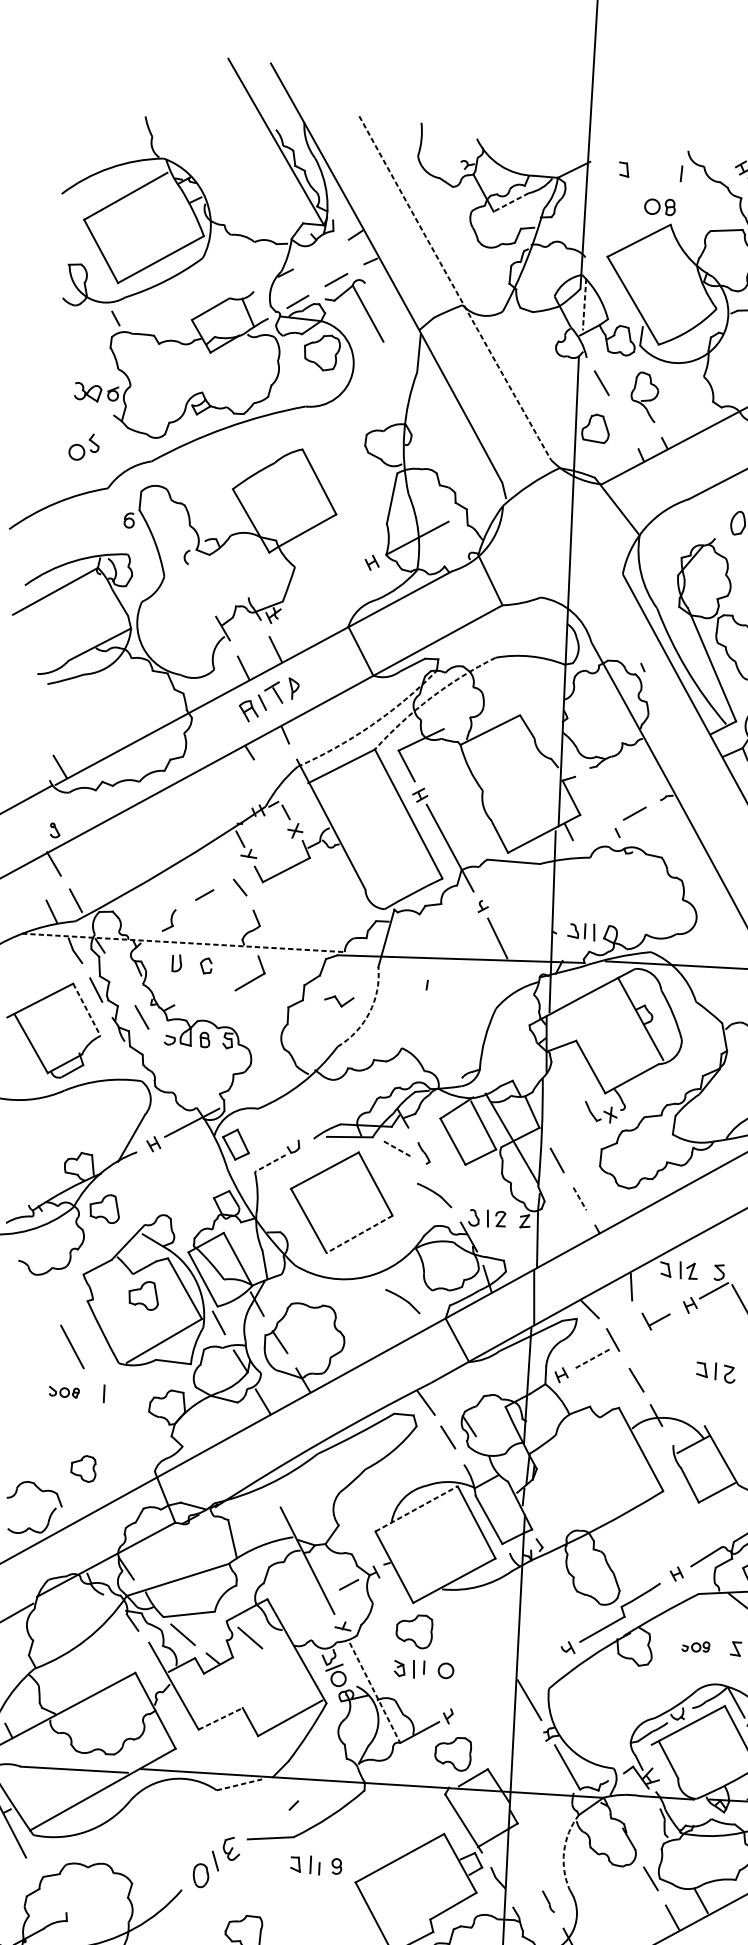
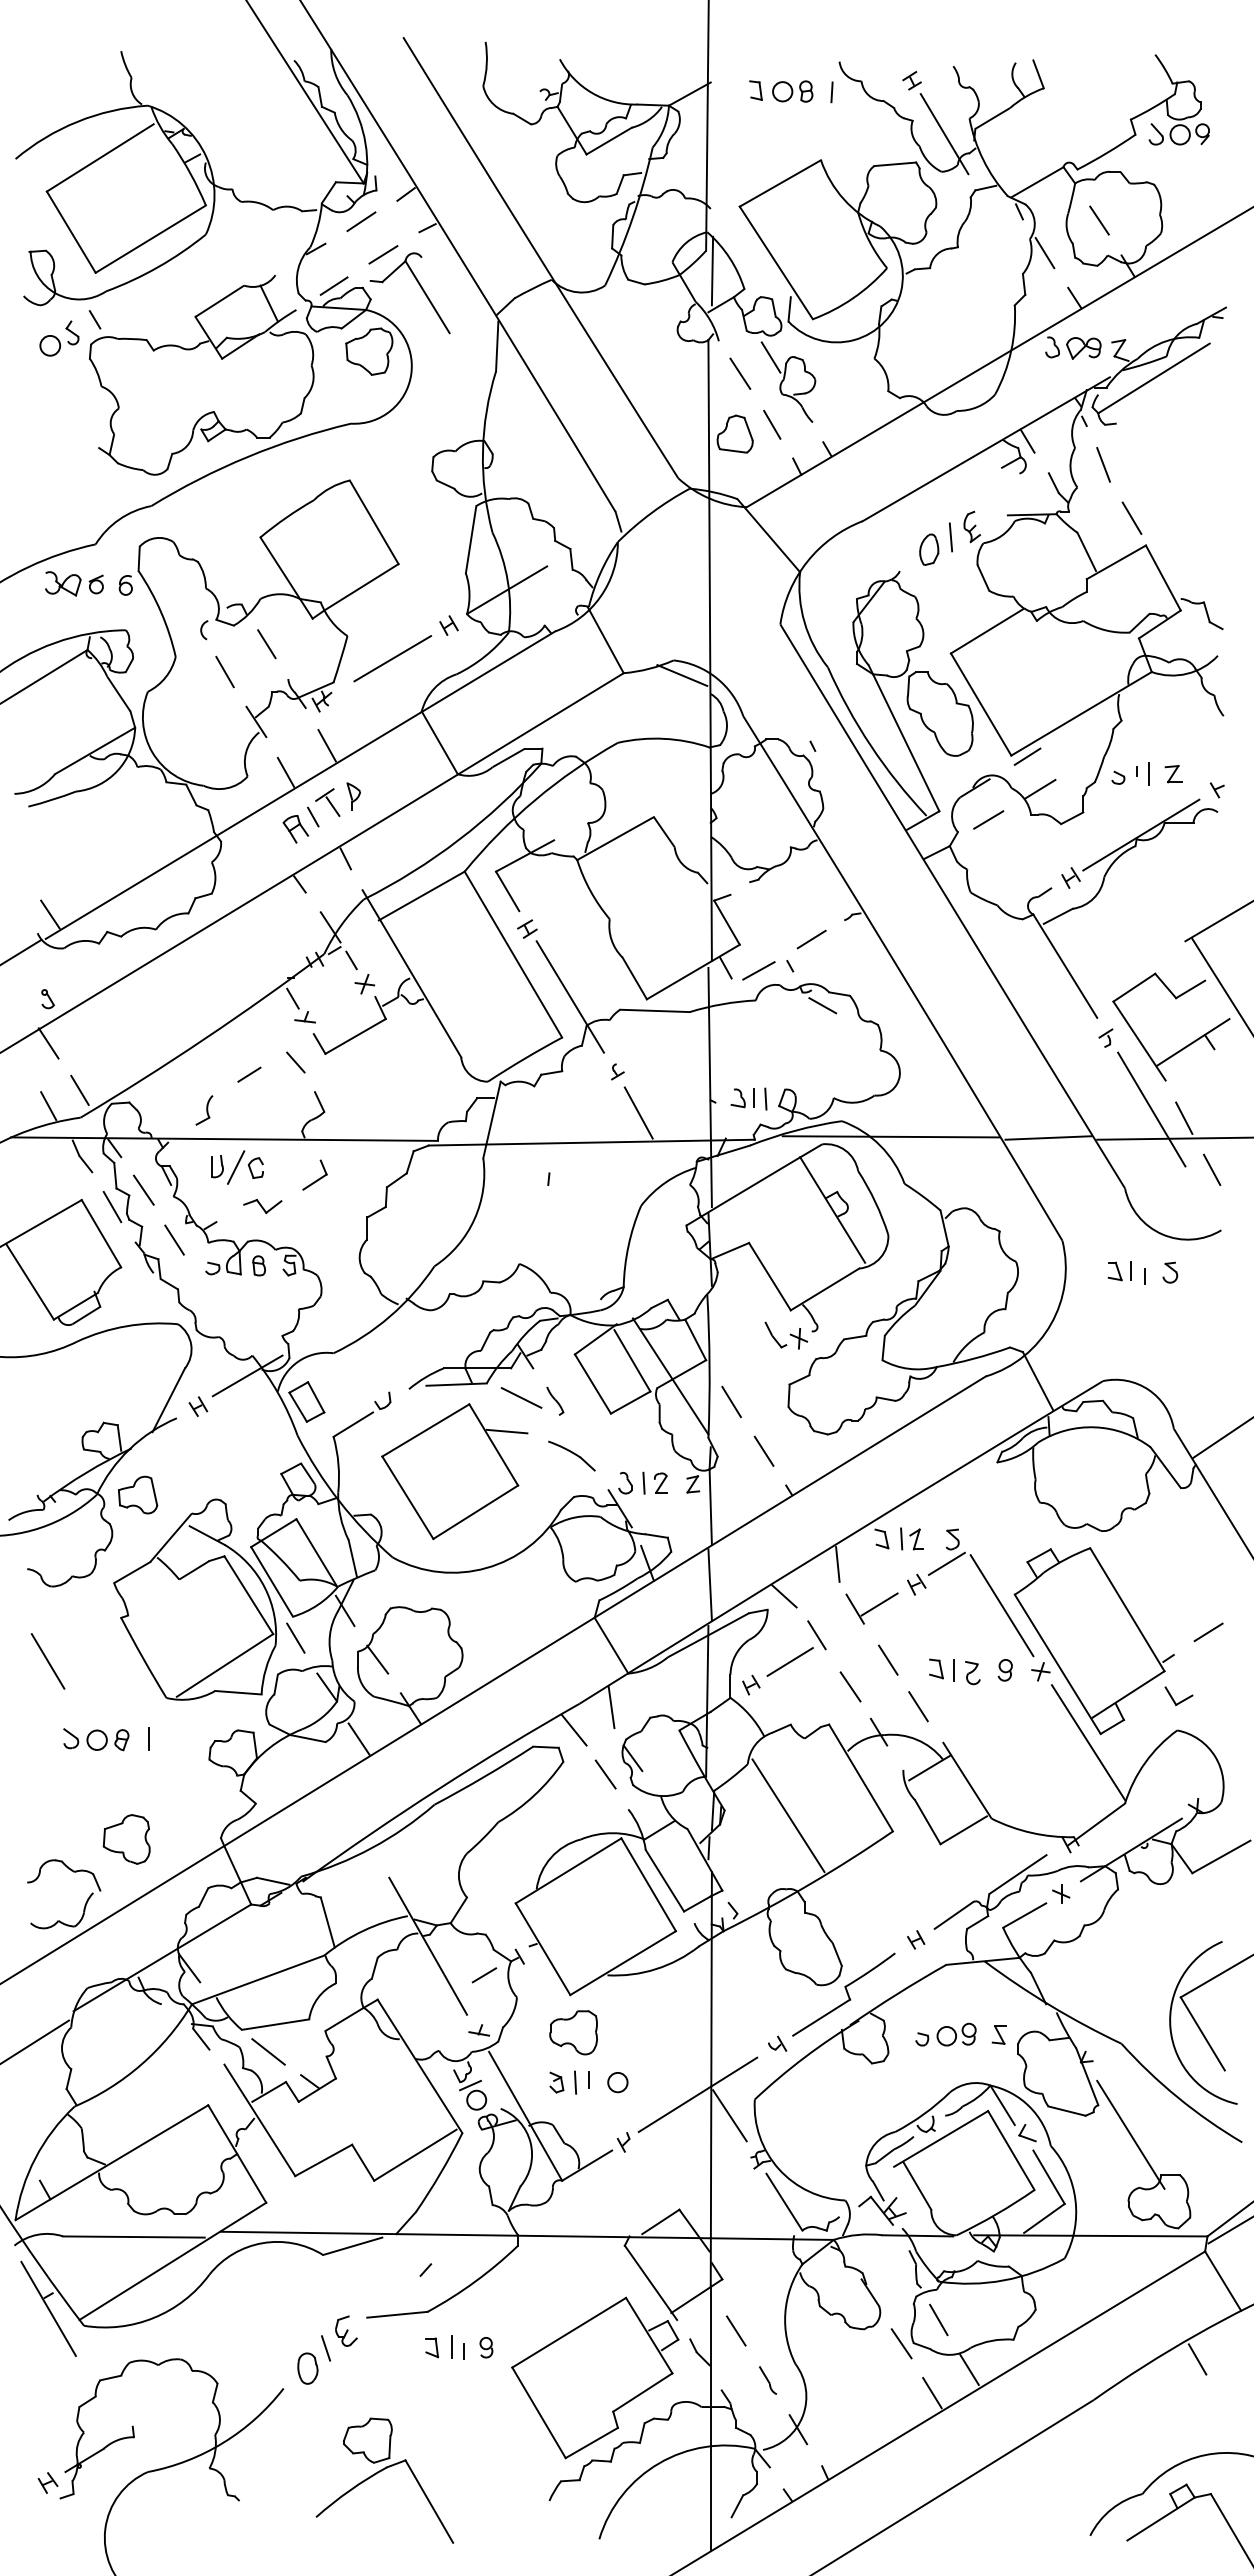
line: (510, 202) -> (608, 141), dashed -> solid
part: (659, 206) -> (792, 91), moved
line: (320, 254) -> (361, 221), added
arc: (454, 288) -> (539, 258), dashed -> solid
line: (584, 304) -> (712, 271), dashed -> solid
line: (625, 372) -> (770, 357), added
part: (96, 392) -> (74, 583), moved
line: (624, 422) -> (772, 424), added
part: (84, 447) -> (59, 338), moved
line: (233, 570) -> (266, 644), added
line: (328, 585) -> (392, 658), added
line: (200, 589) -> (224, 671), added
line: (546, 609) -> (682, 675), added
arc: (431, 698) -> (535, 800), dashed -> solid
arc: (371, 724) -> (458, 839), dashed -> solid
line: (271, 786) -> (330, 927), added
line: (593, 835) -> (758, 970), added
line: (640, 863) -> (822, 1005), added
line: (183, 943) -> (224, 1139), dashed -> solid
line: (190, 964) -> (235, 1167), added
part: (250, 972) -> (314, 1174), size x0.62
line: (120, 977) -> (143, 1189), added
part: (338, 1001) -> (262, 1206), moved
line: (86, 1010) -> (101, 1234), dashed -> solid
arc: (369, 1012) -> (474, 1219), dashed -> solid
line: (399, 1150) -> (522, 1398), dashed -> solid
line: (269, 1163) -> (352, 1424), dashed -> solid
line: (385, 1174) -> (506, 1431), added
line: (580, 1199) -> (764, 1451), dashed -> solid
line: (359, 1234) -> (475, 1512), dashed -> solid
part: (144, 1295) -> (195, 1606), removed
part: (402, 1301) -> (536, 1597), removed
part: (655, 1321) -> (871, 1608), size x1.43
line: (71, 1347) -> (47, 1661), moved
line: (592, 1358) -> (790, 1661), dashed -> solid
line: (666, 1360) -> (888, 1659), added
line: (455, 1387) -> (611, 1707), added
part: (64, 1392) -> (96, 1739), size x1.67
line: (687, 1397) -> (918, 1706), added
part: (83, 1468) -> (126, 1839), size x1.43
line: (584, 1475) -> (788, 1815), added
line: (417, 1508) -> (569, 1870), dashed -> solid
line: (250, 1637) -> (357, 2051), removed
part: (695, 1646) -> (945, 2034), size x1.67
line: (505, 1682) -> (697, 2094), added
line: (374, 1693) -> (525, 2116), dashed -> solid
line: (221, 1718) -> (324, 2160), dashed -> solid
part: (453, 1753) -> (632, 2191), removed
line: (239, 1785) -> (352, 2246), dashed -> solid
arc: (564, 1851) -> (785, 2313), dashed -> solid
line: (679, 1861) -> (938, 2319), added
line: (526, 1862) -> (736, 2330), added

